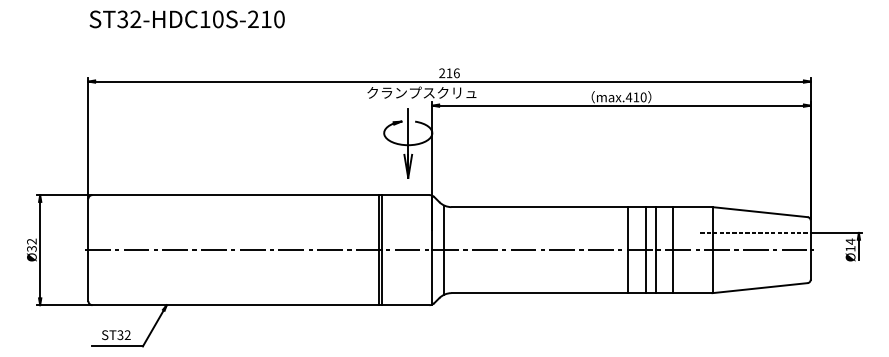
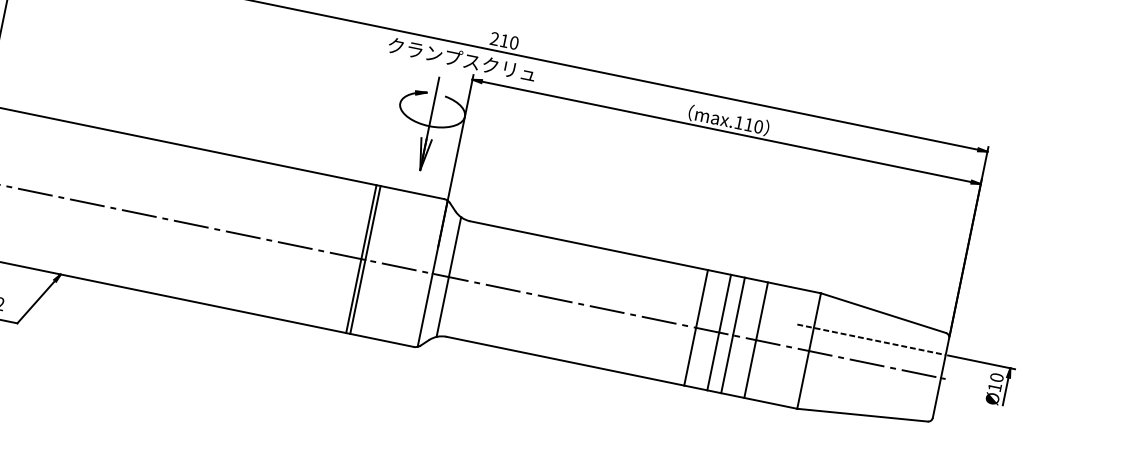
text: (456, 72) -> (514, 41), 216 -> 210
text: (628, 97) -> (738, 122), max.410 -> max.110
text: (850, 241) -> (996, 377), 14 -> 10

